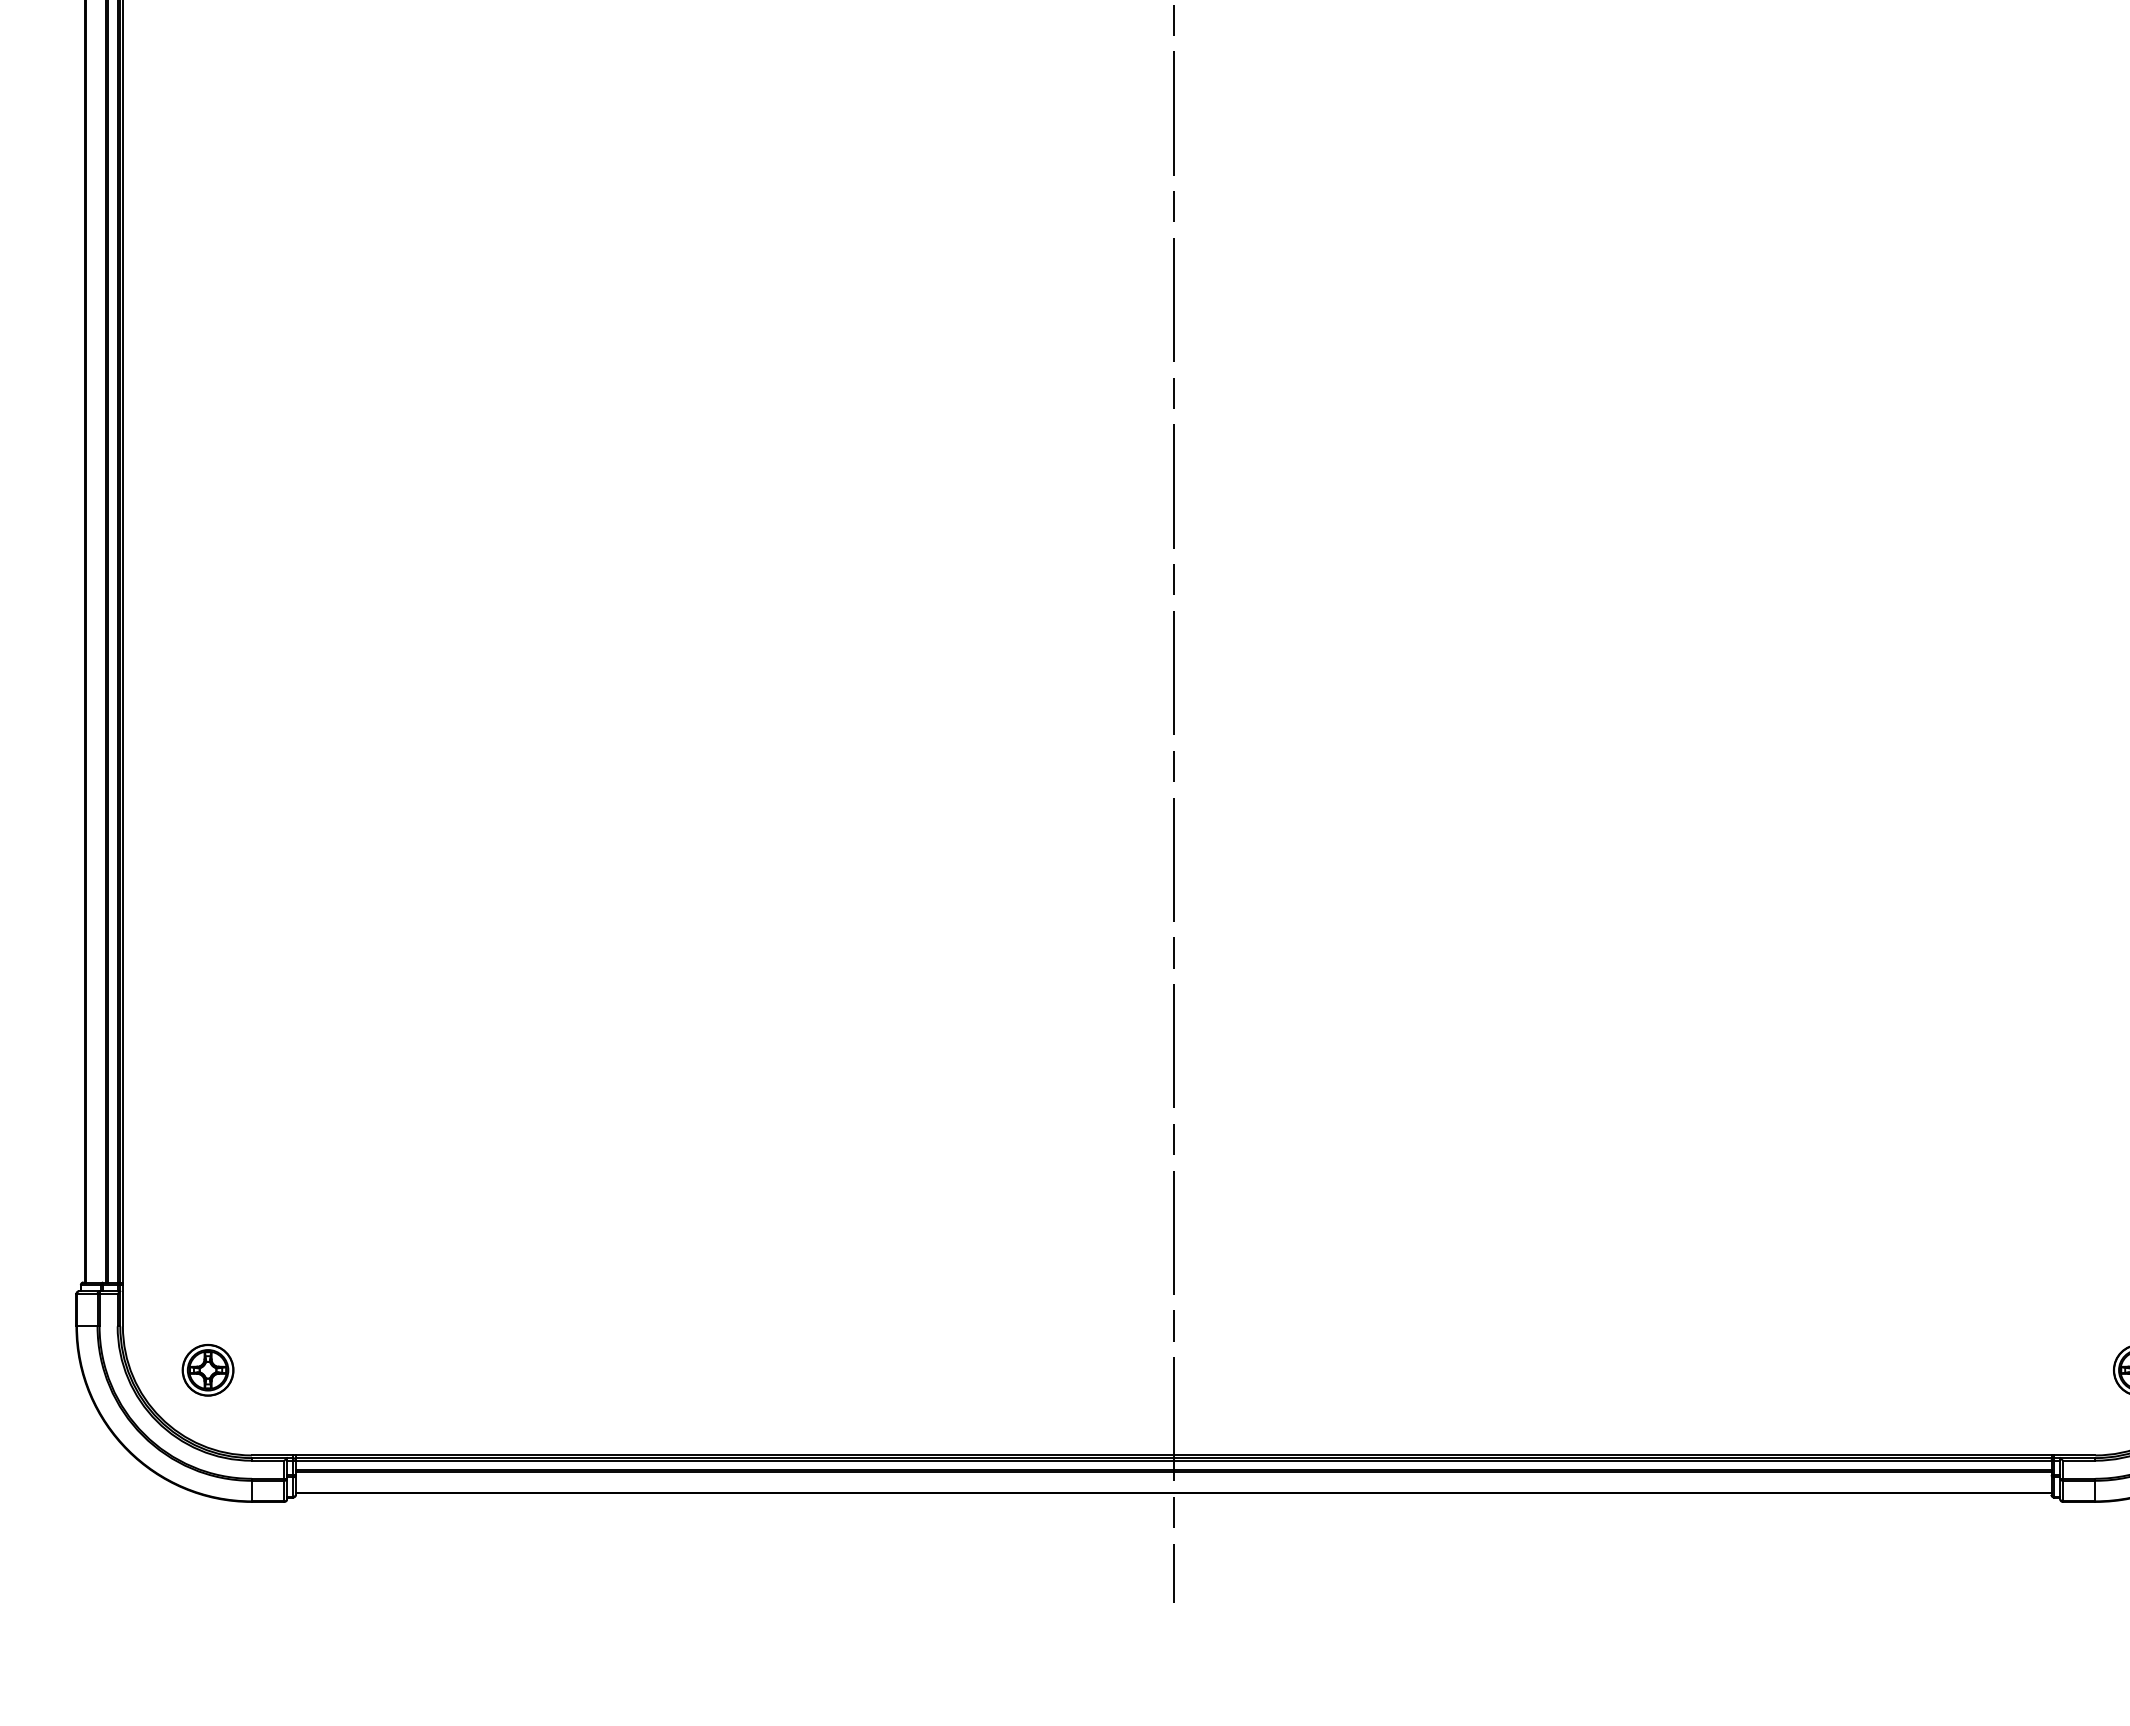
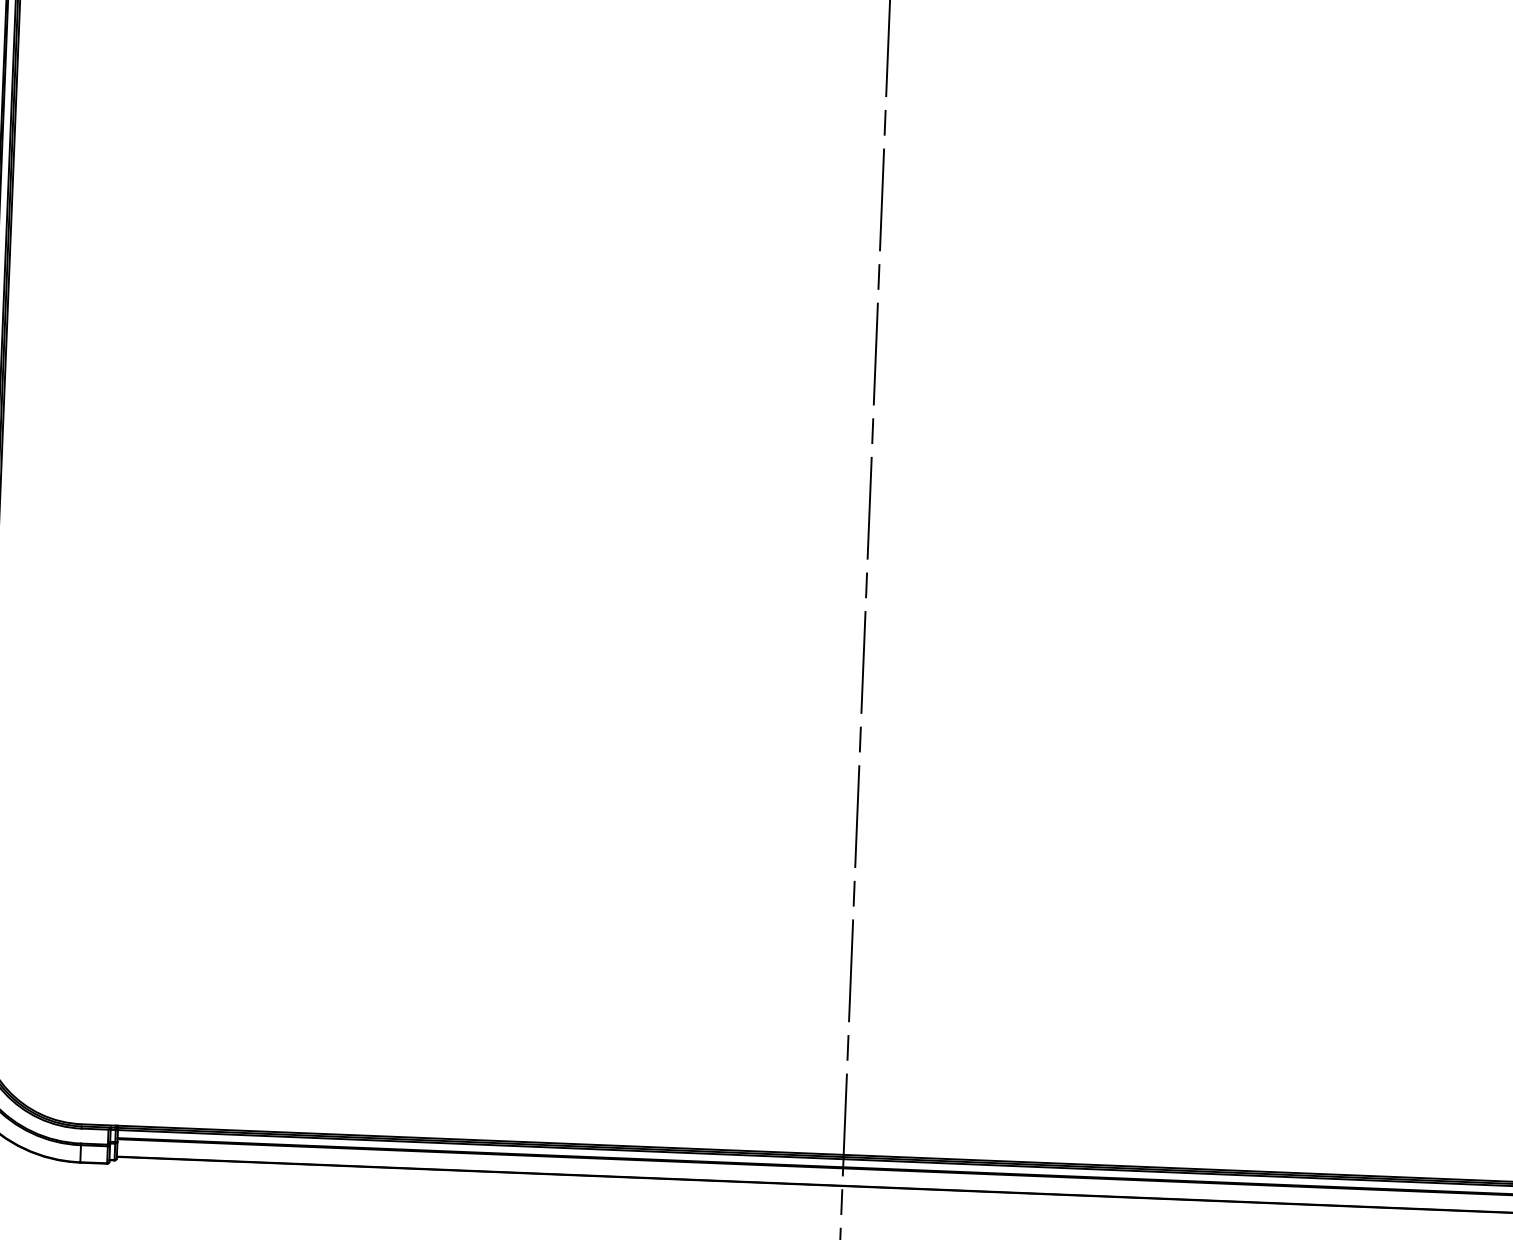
part: (207, 1370) -> (47, 1052), removed

